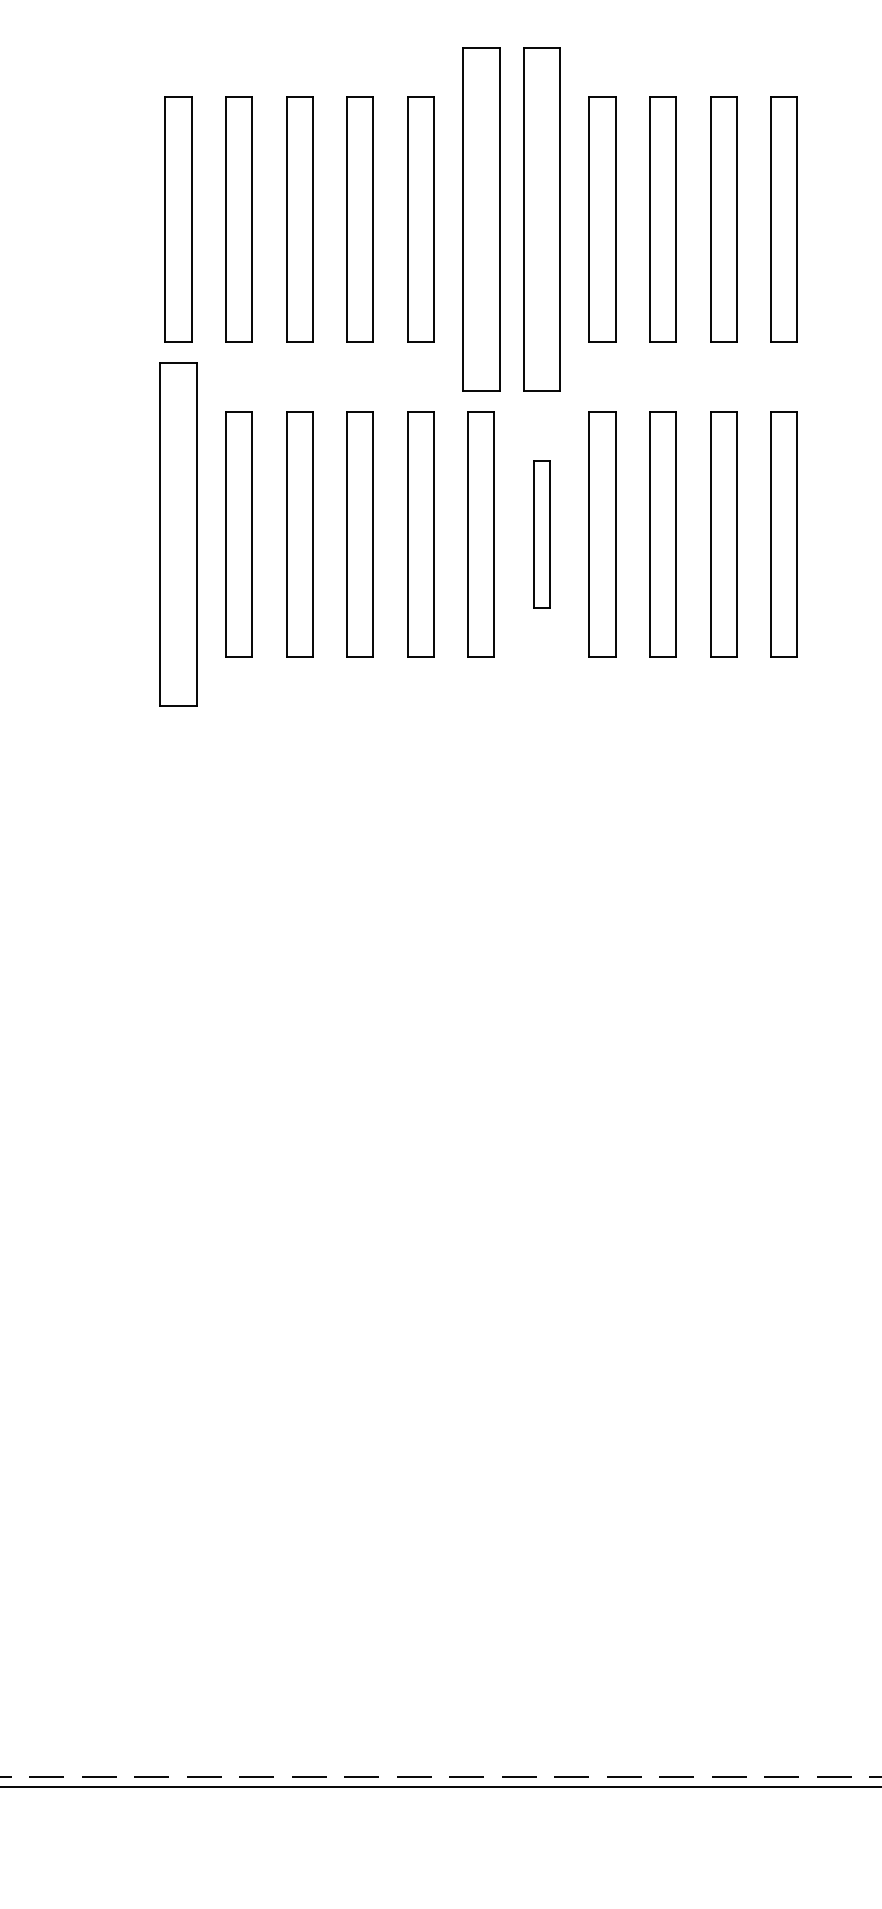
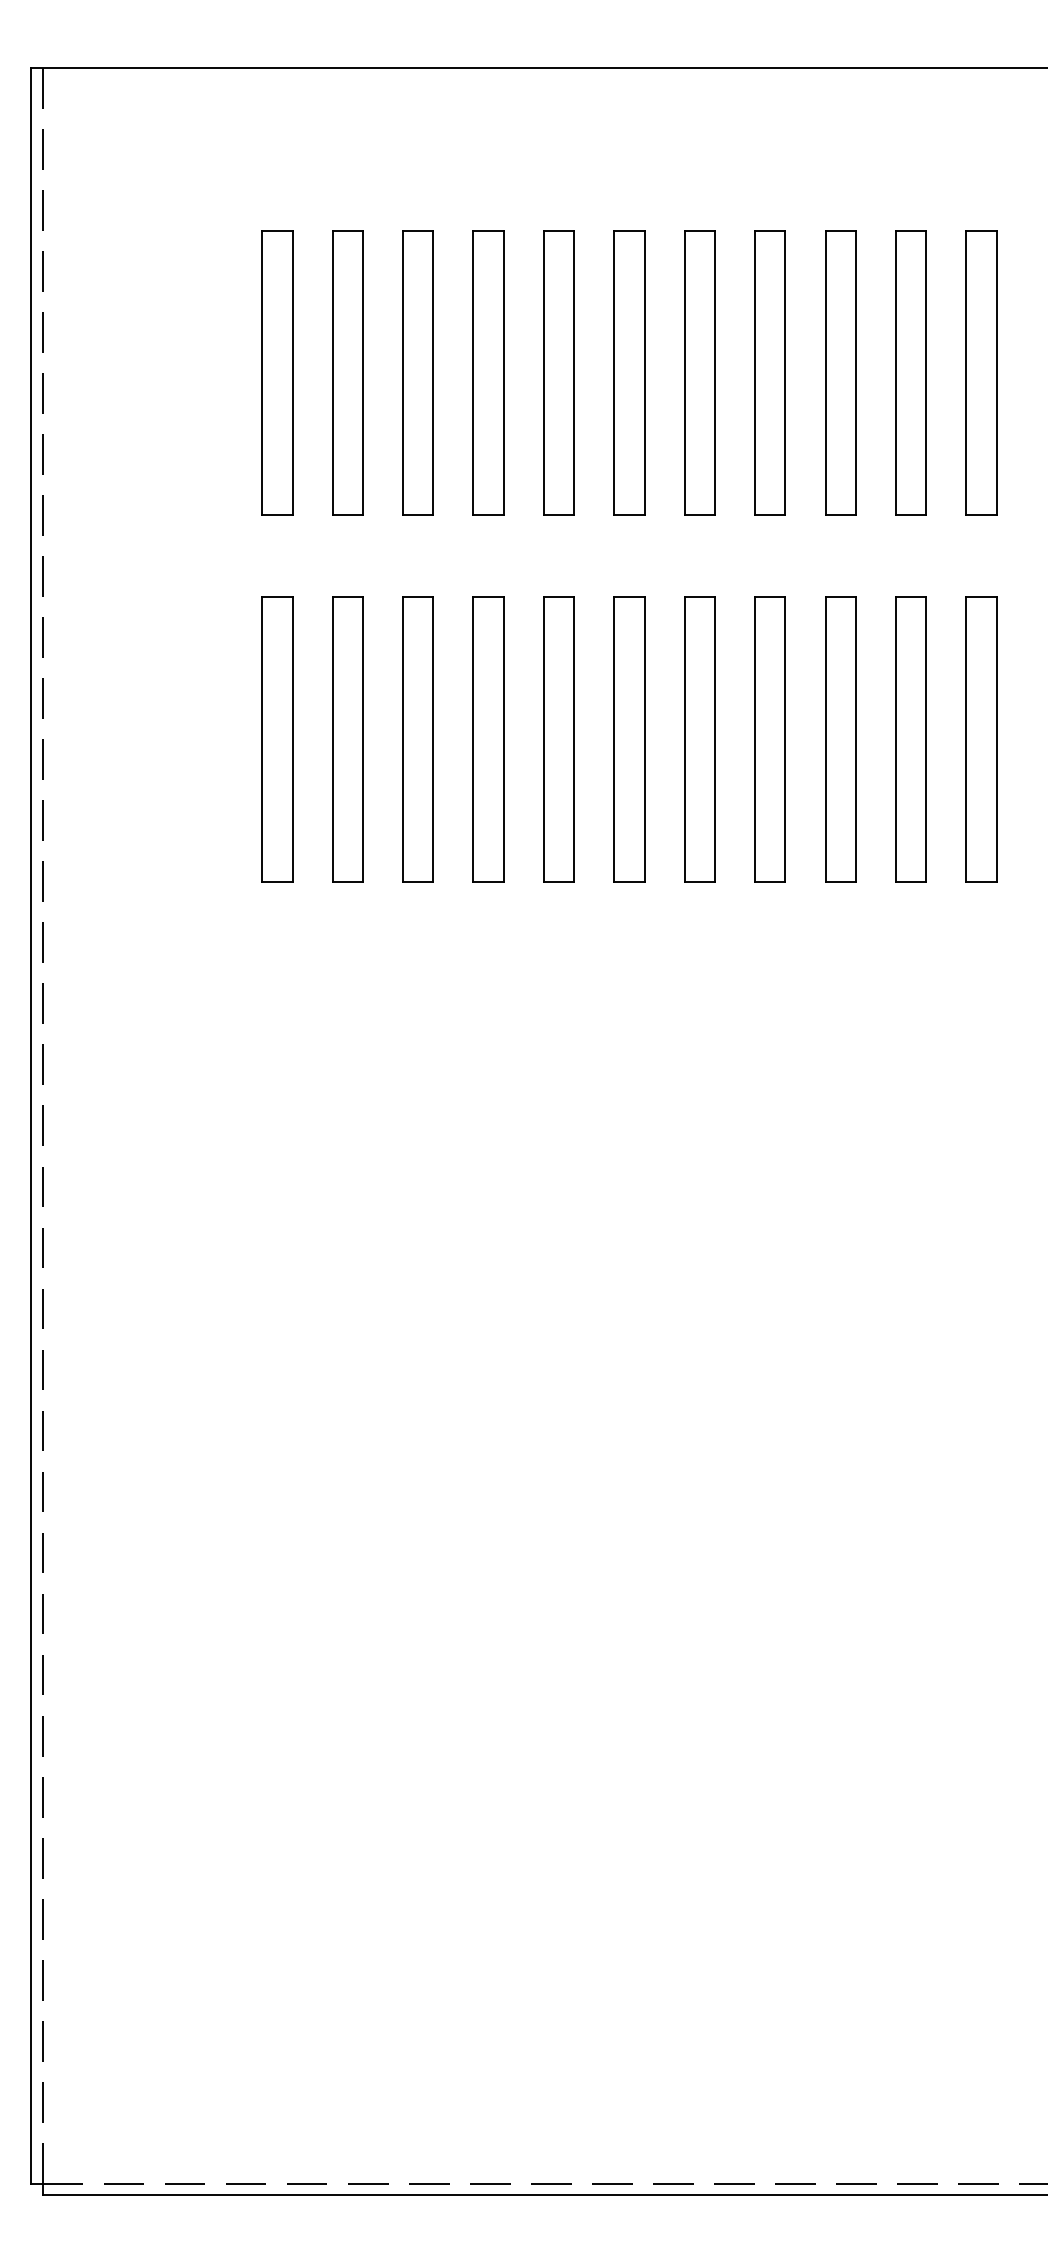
part: (481, 219) -> (629, 372), size x0.71
part: (541, 219) -> (699, 372), size x0.71
part: (178, 534) -> (277, 739), size x0.71
part: (541, 534) -> (699, 739), size x1.67

